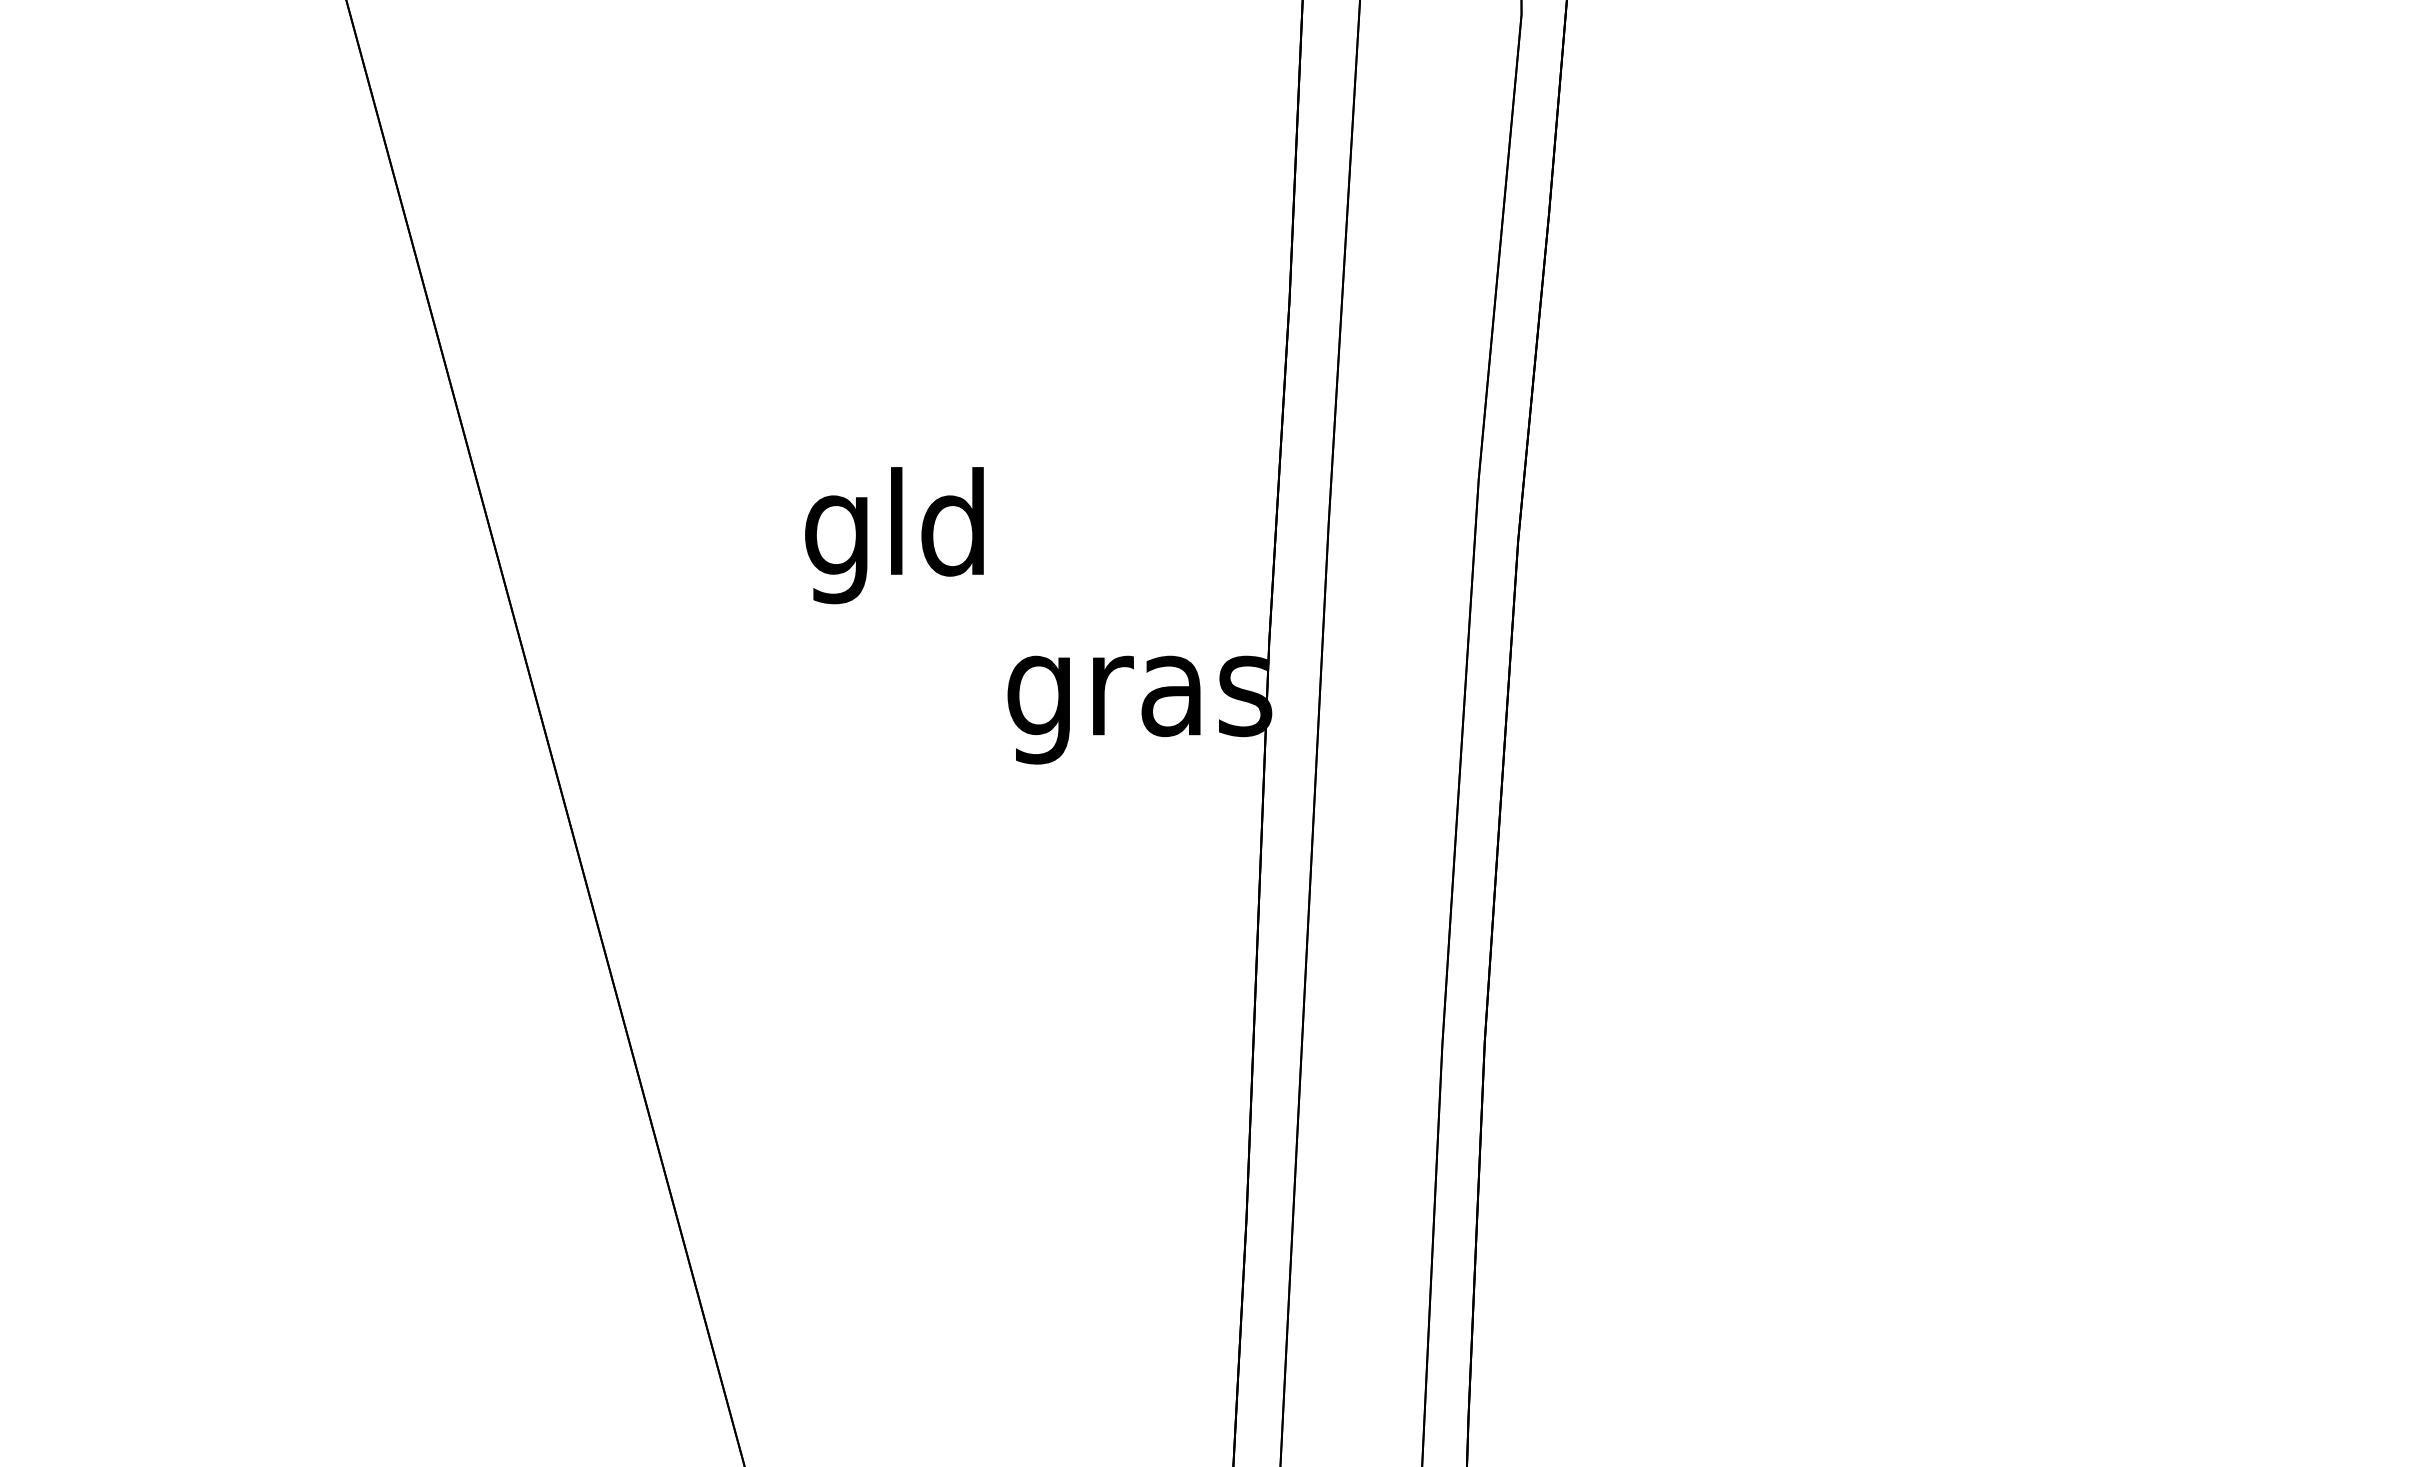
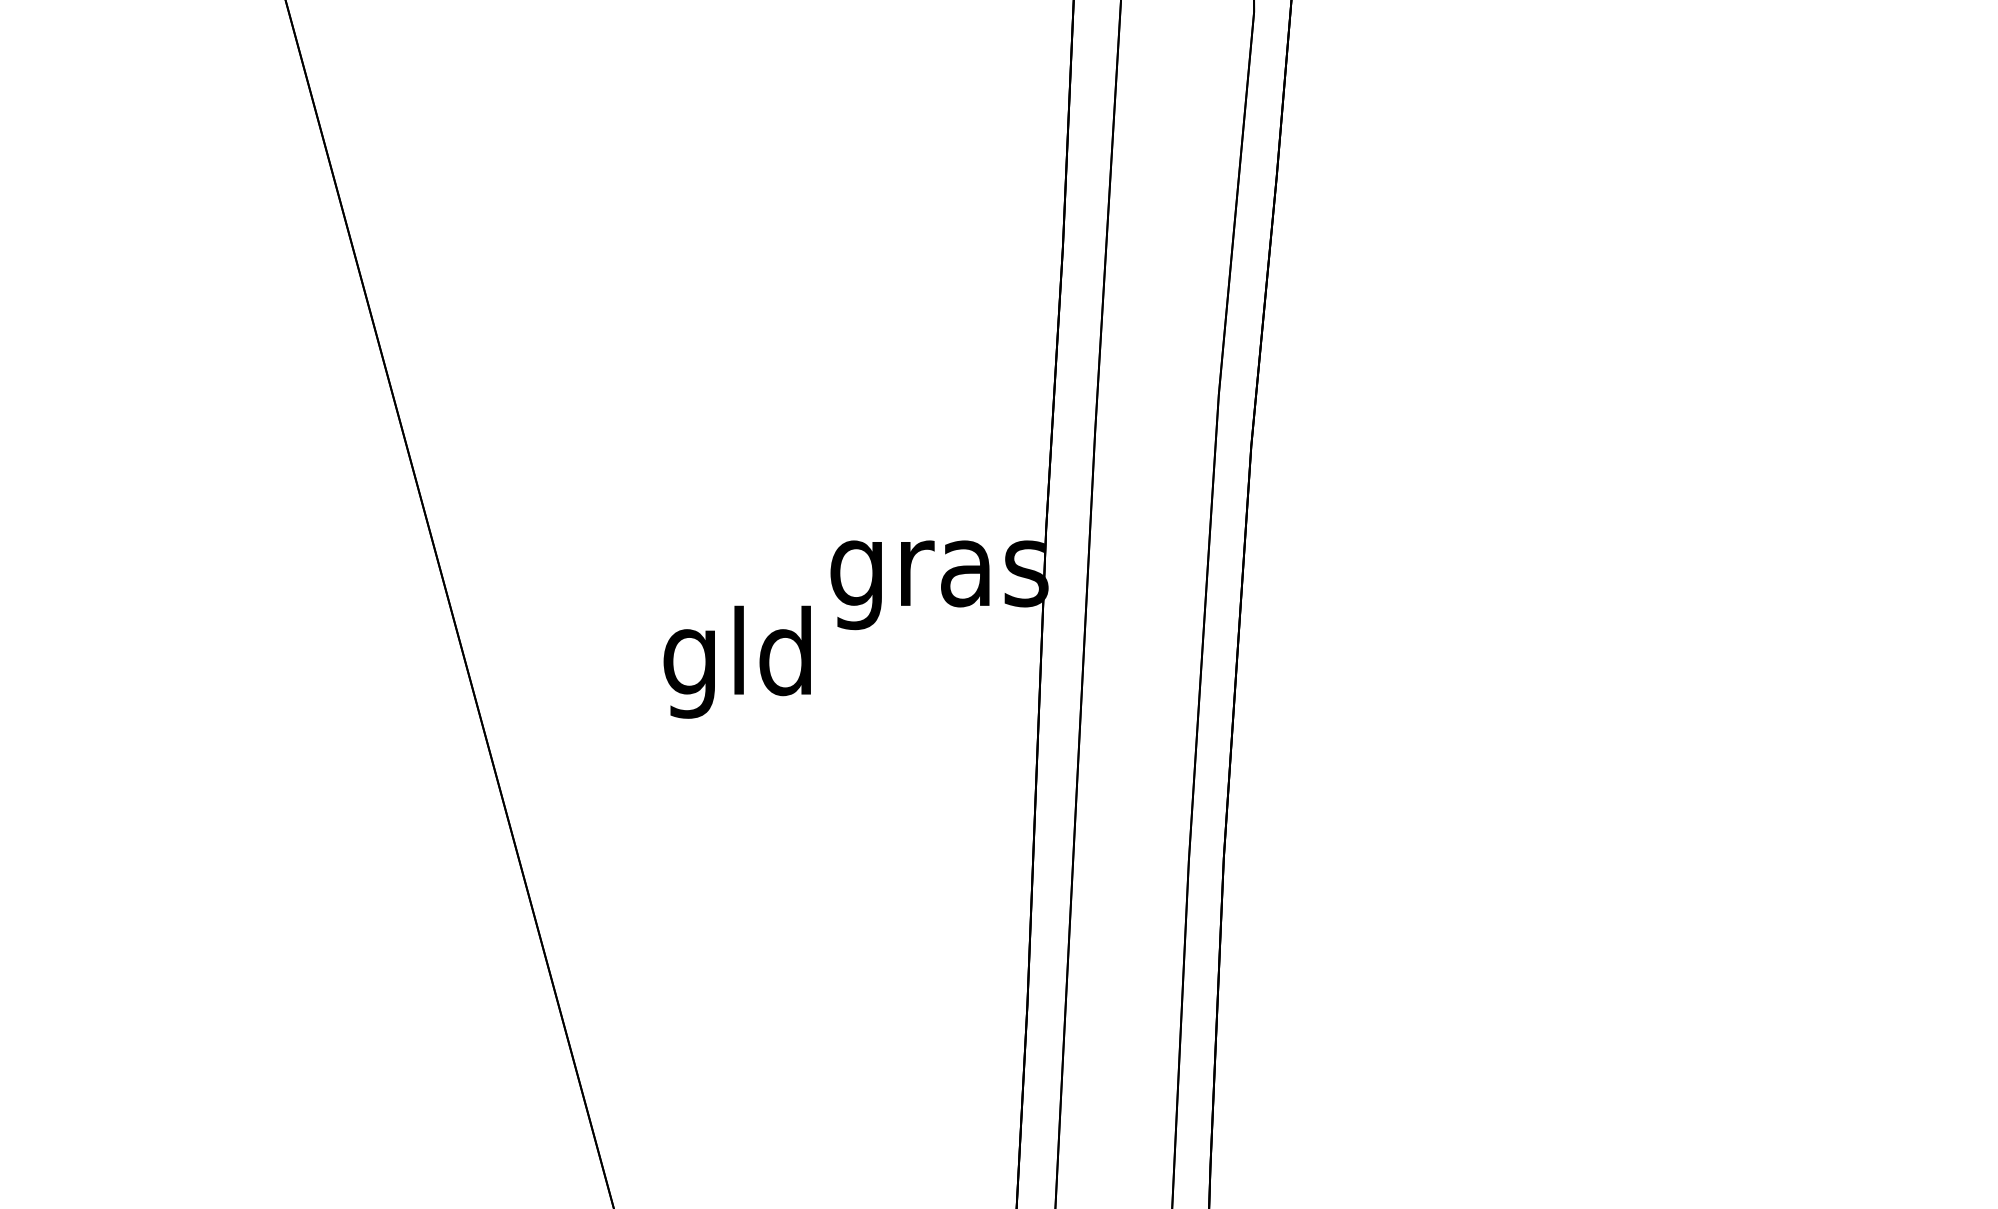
text: (894, 535) -> (737, 662), moved

